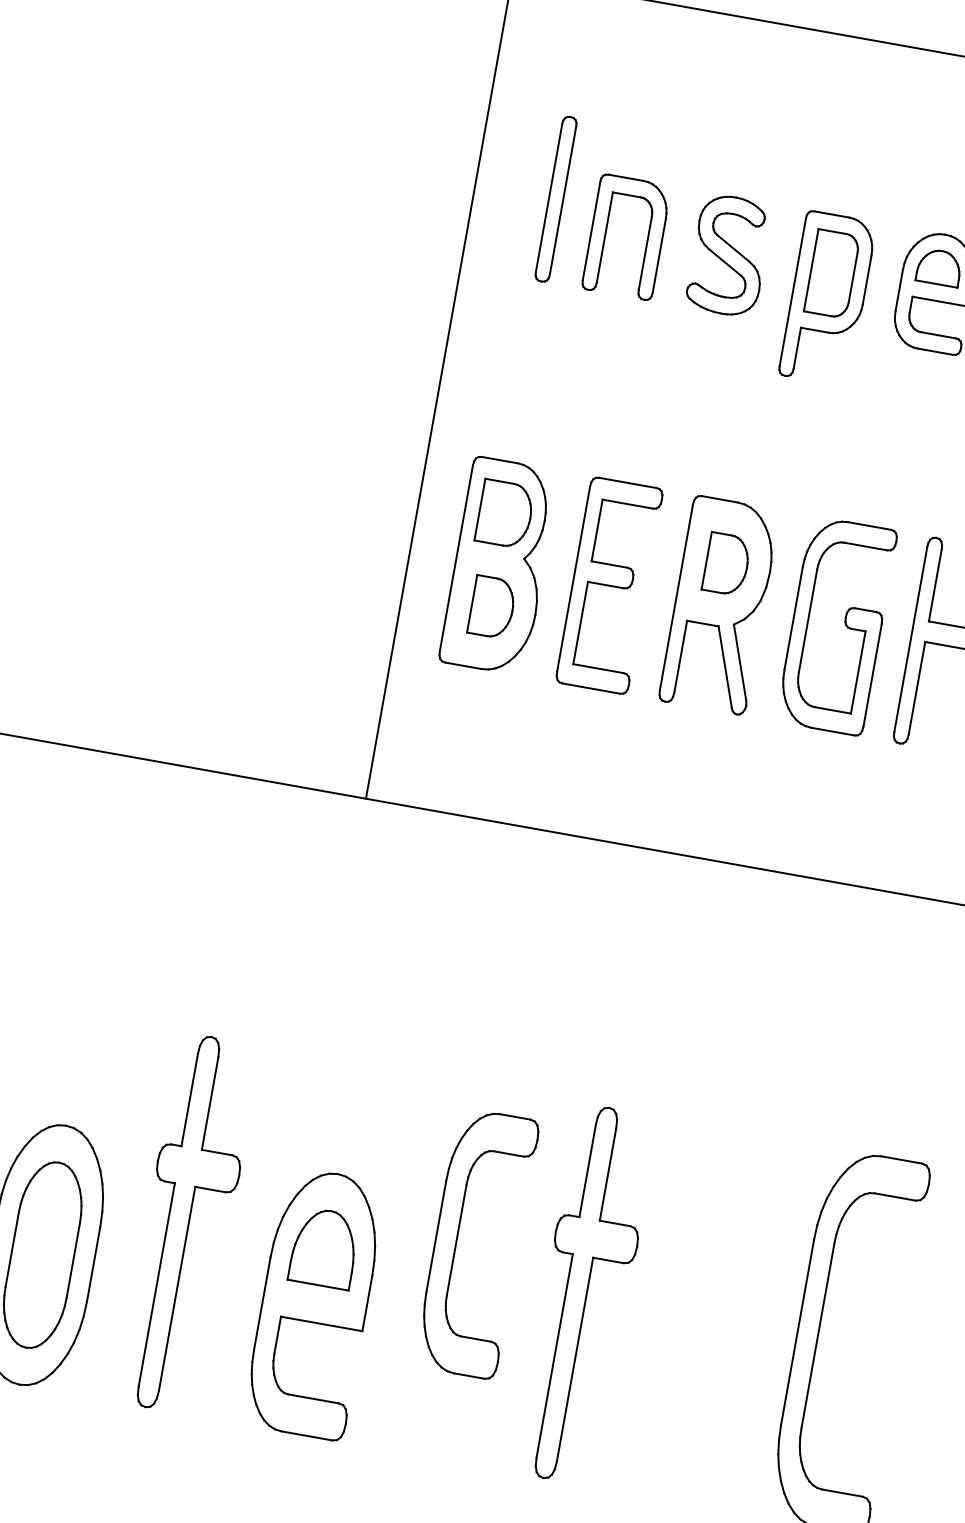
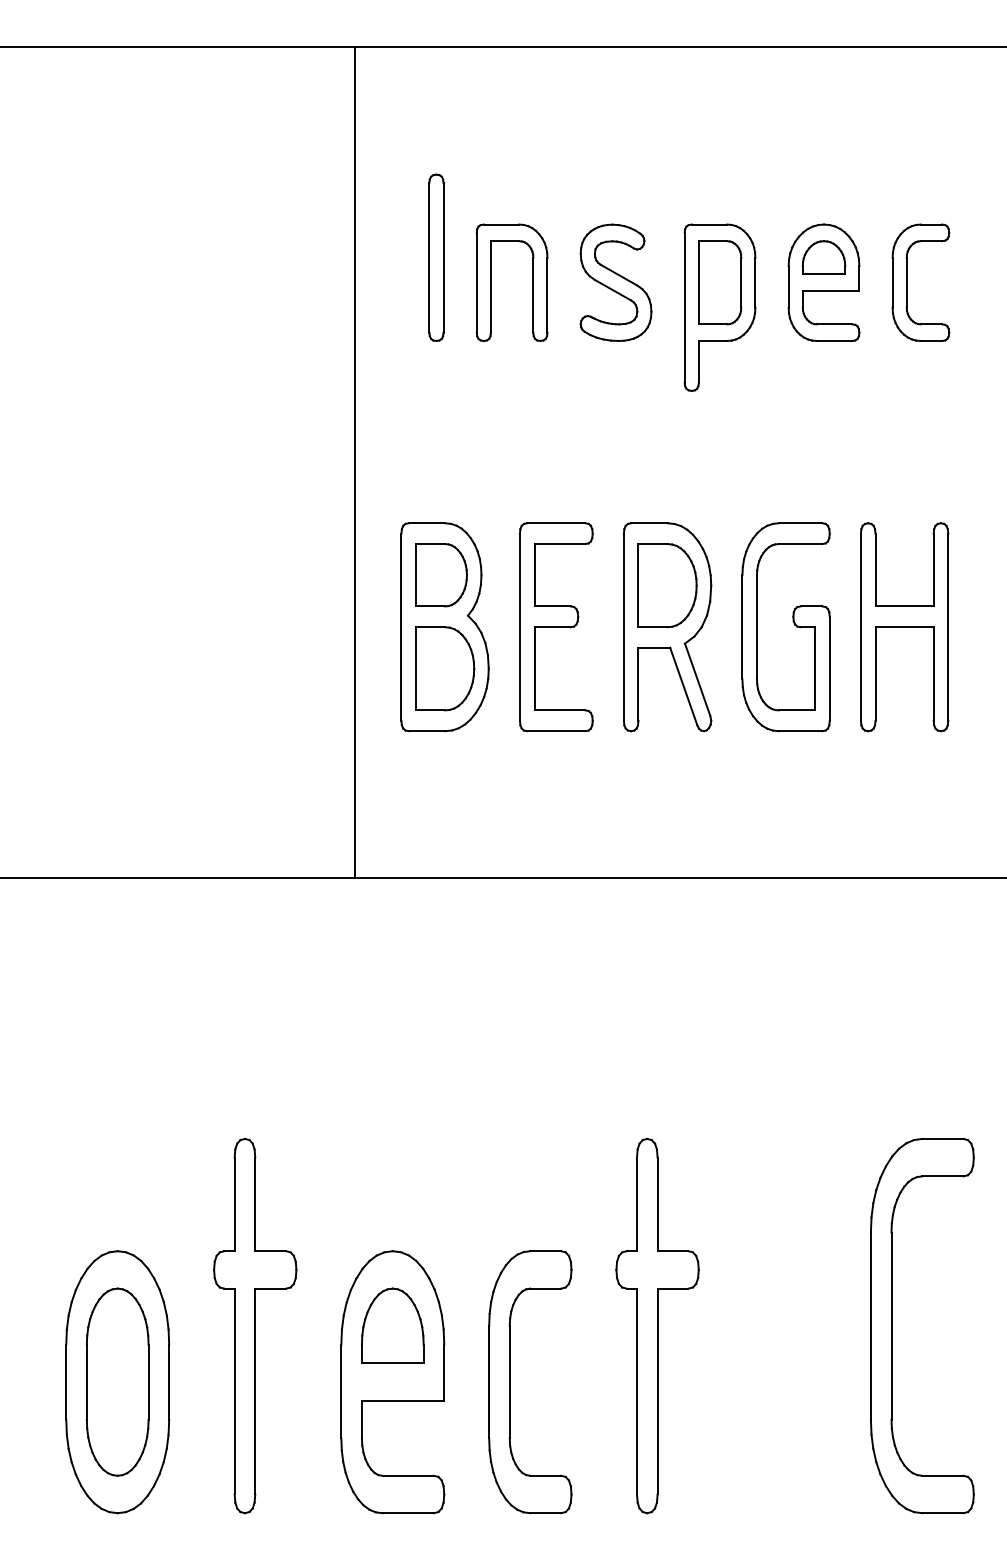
part: (726, 564) -> (667, 585), size x1.43
part: (492, 607) -> (445, 668), size x1.43
part: (457, 1240) -> (510, 1382), moved

